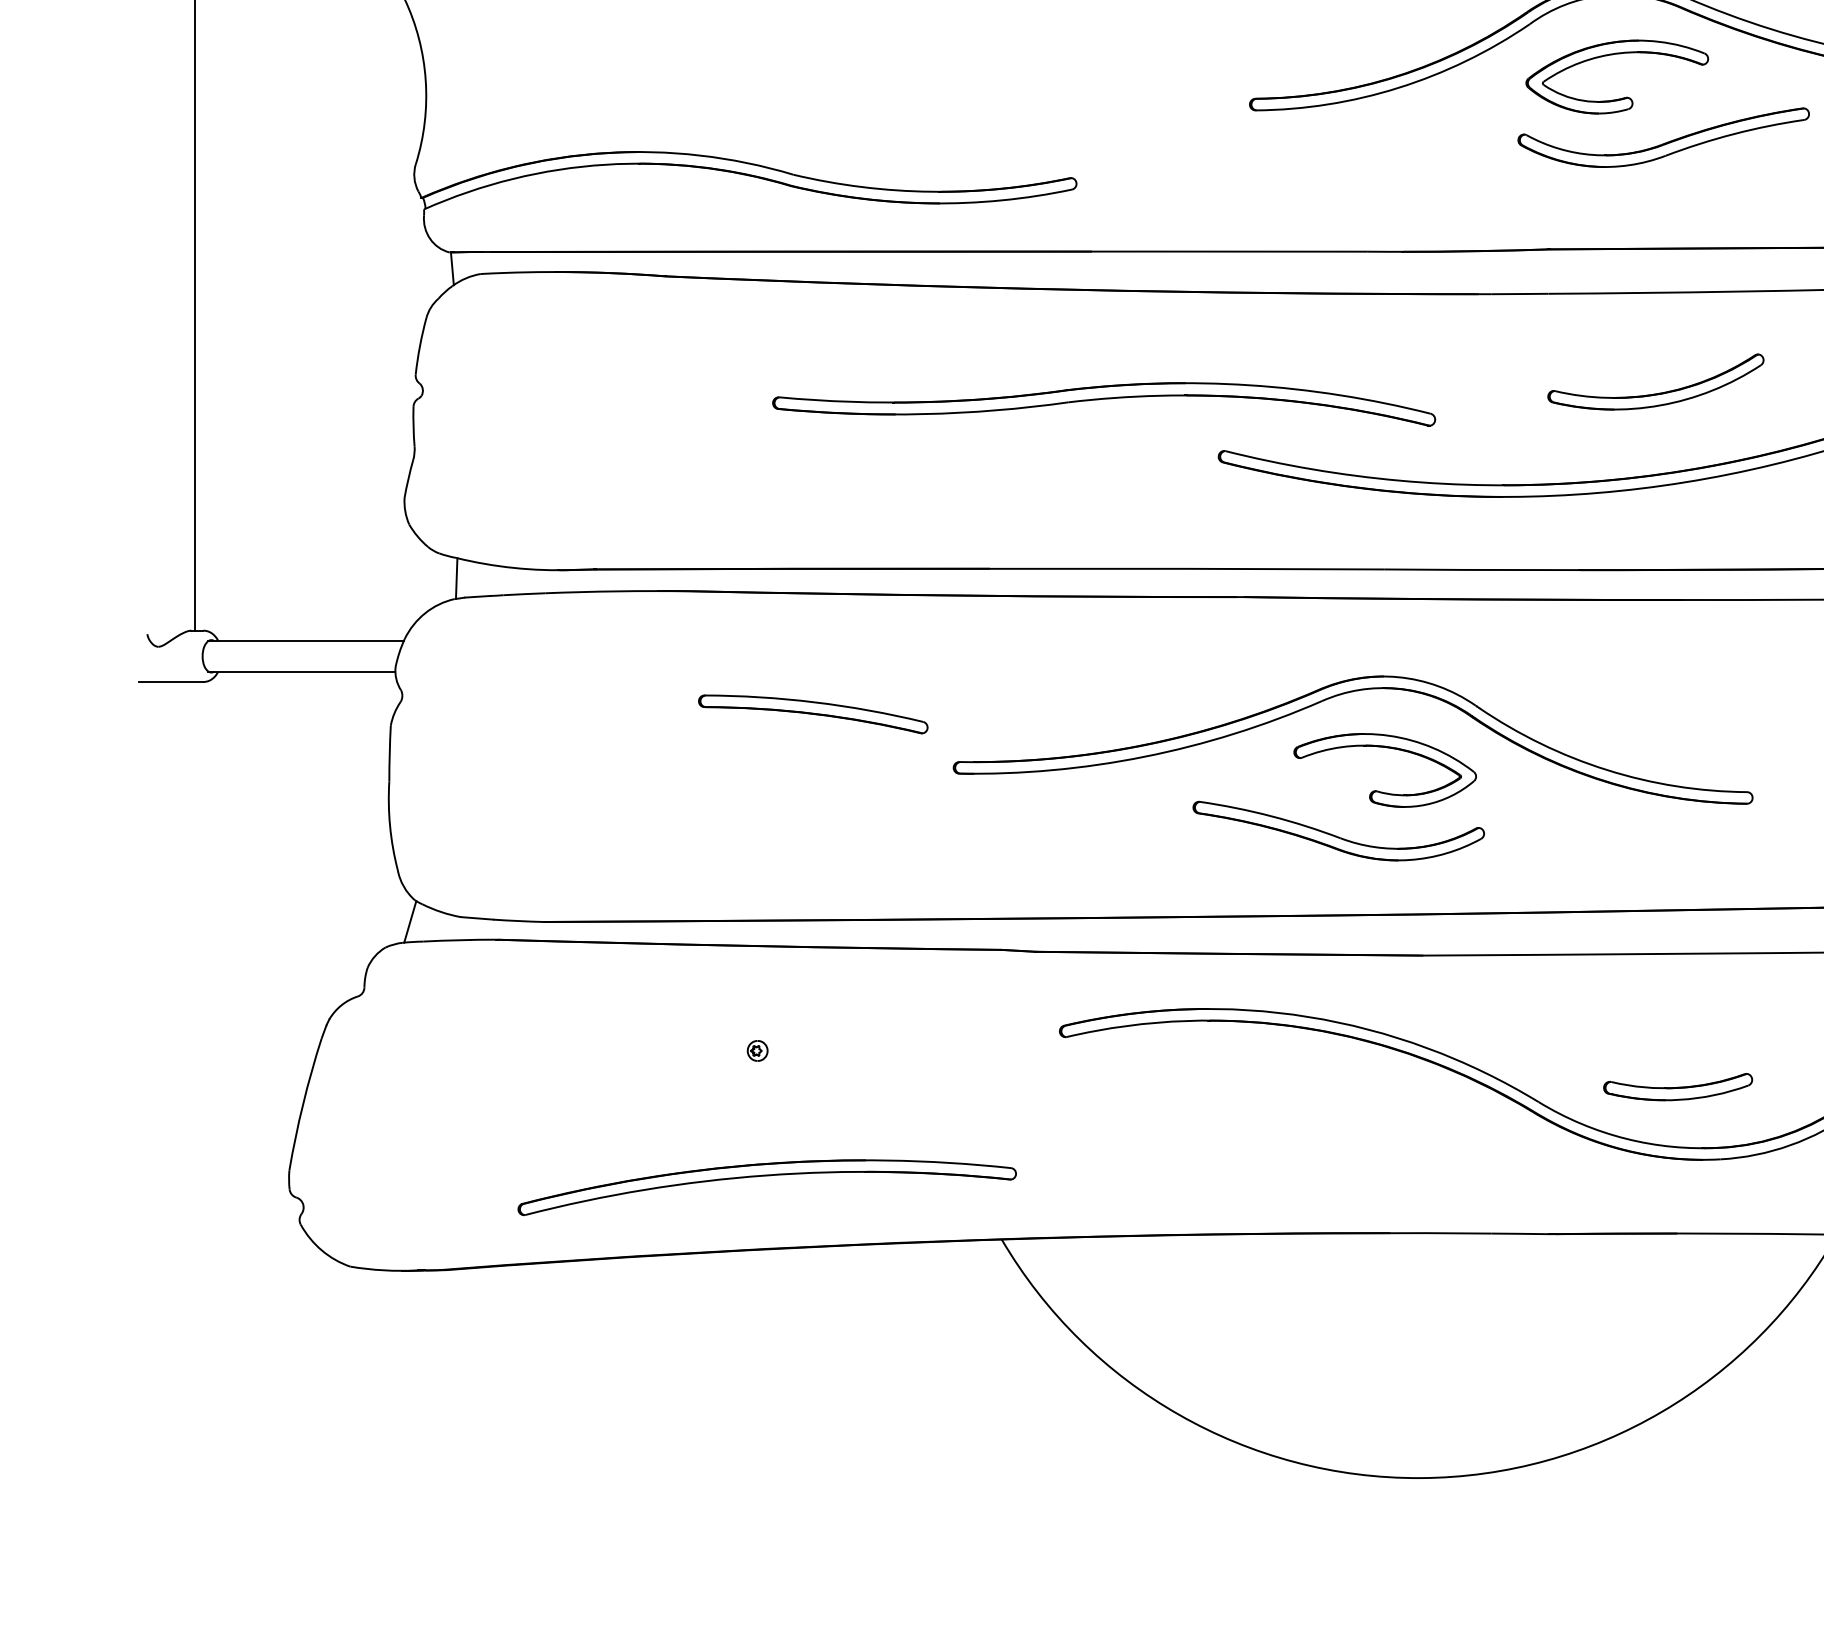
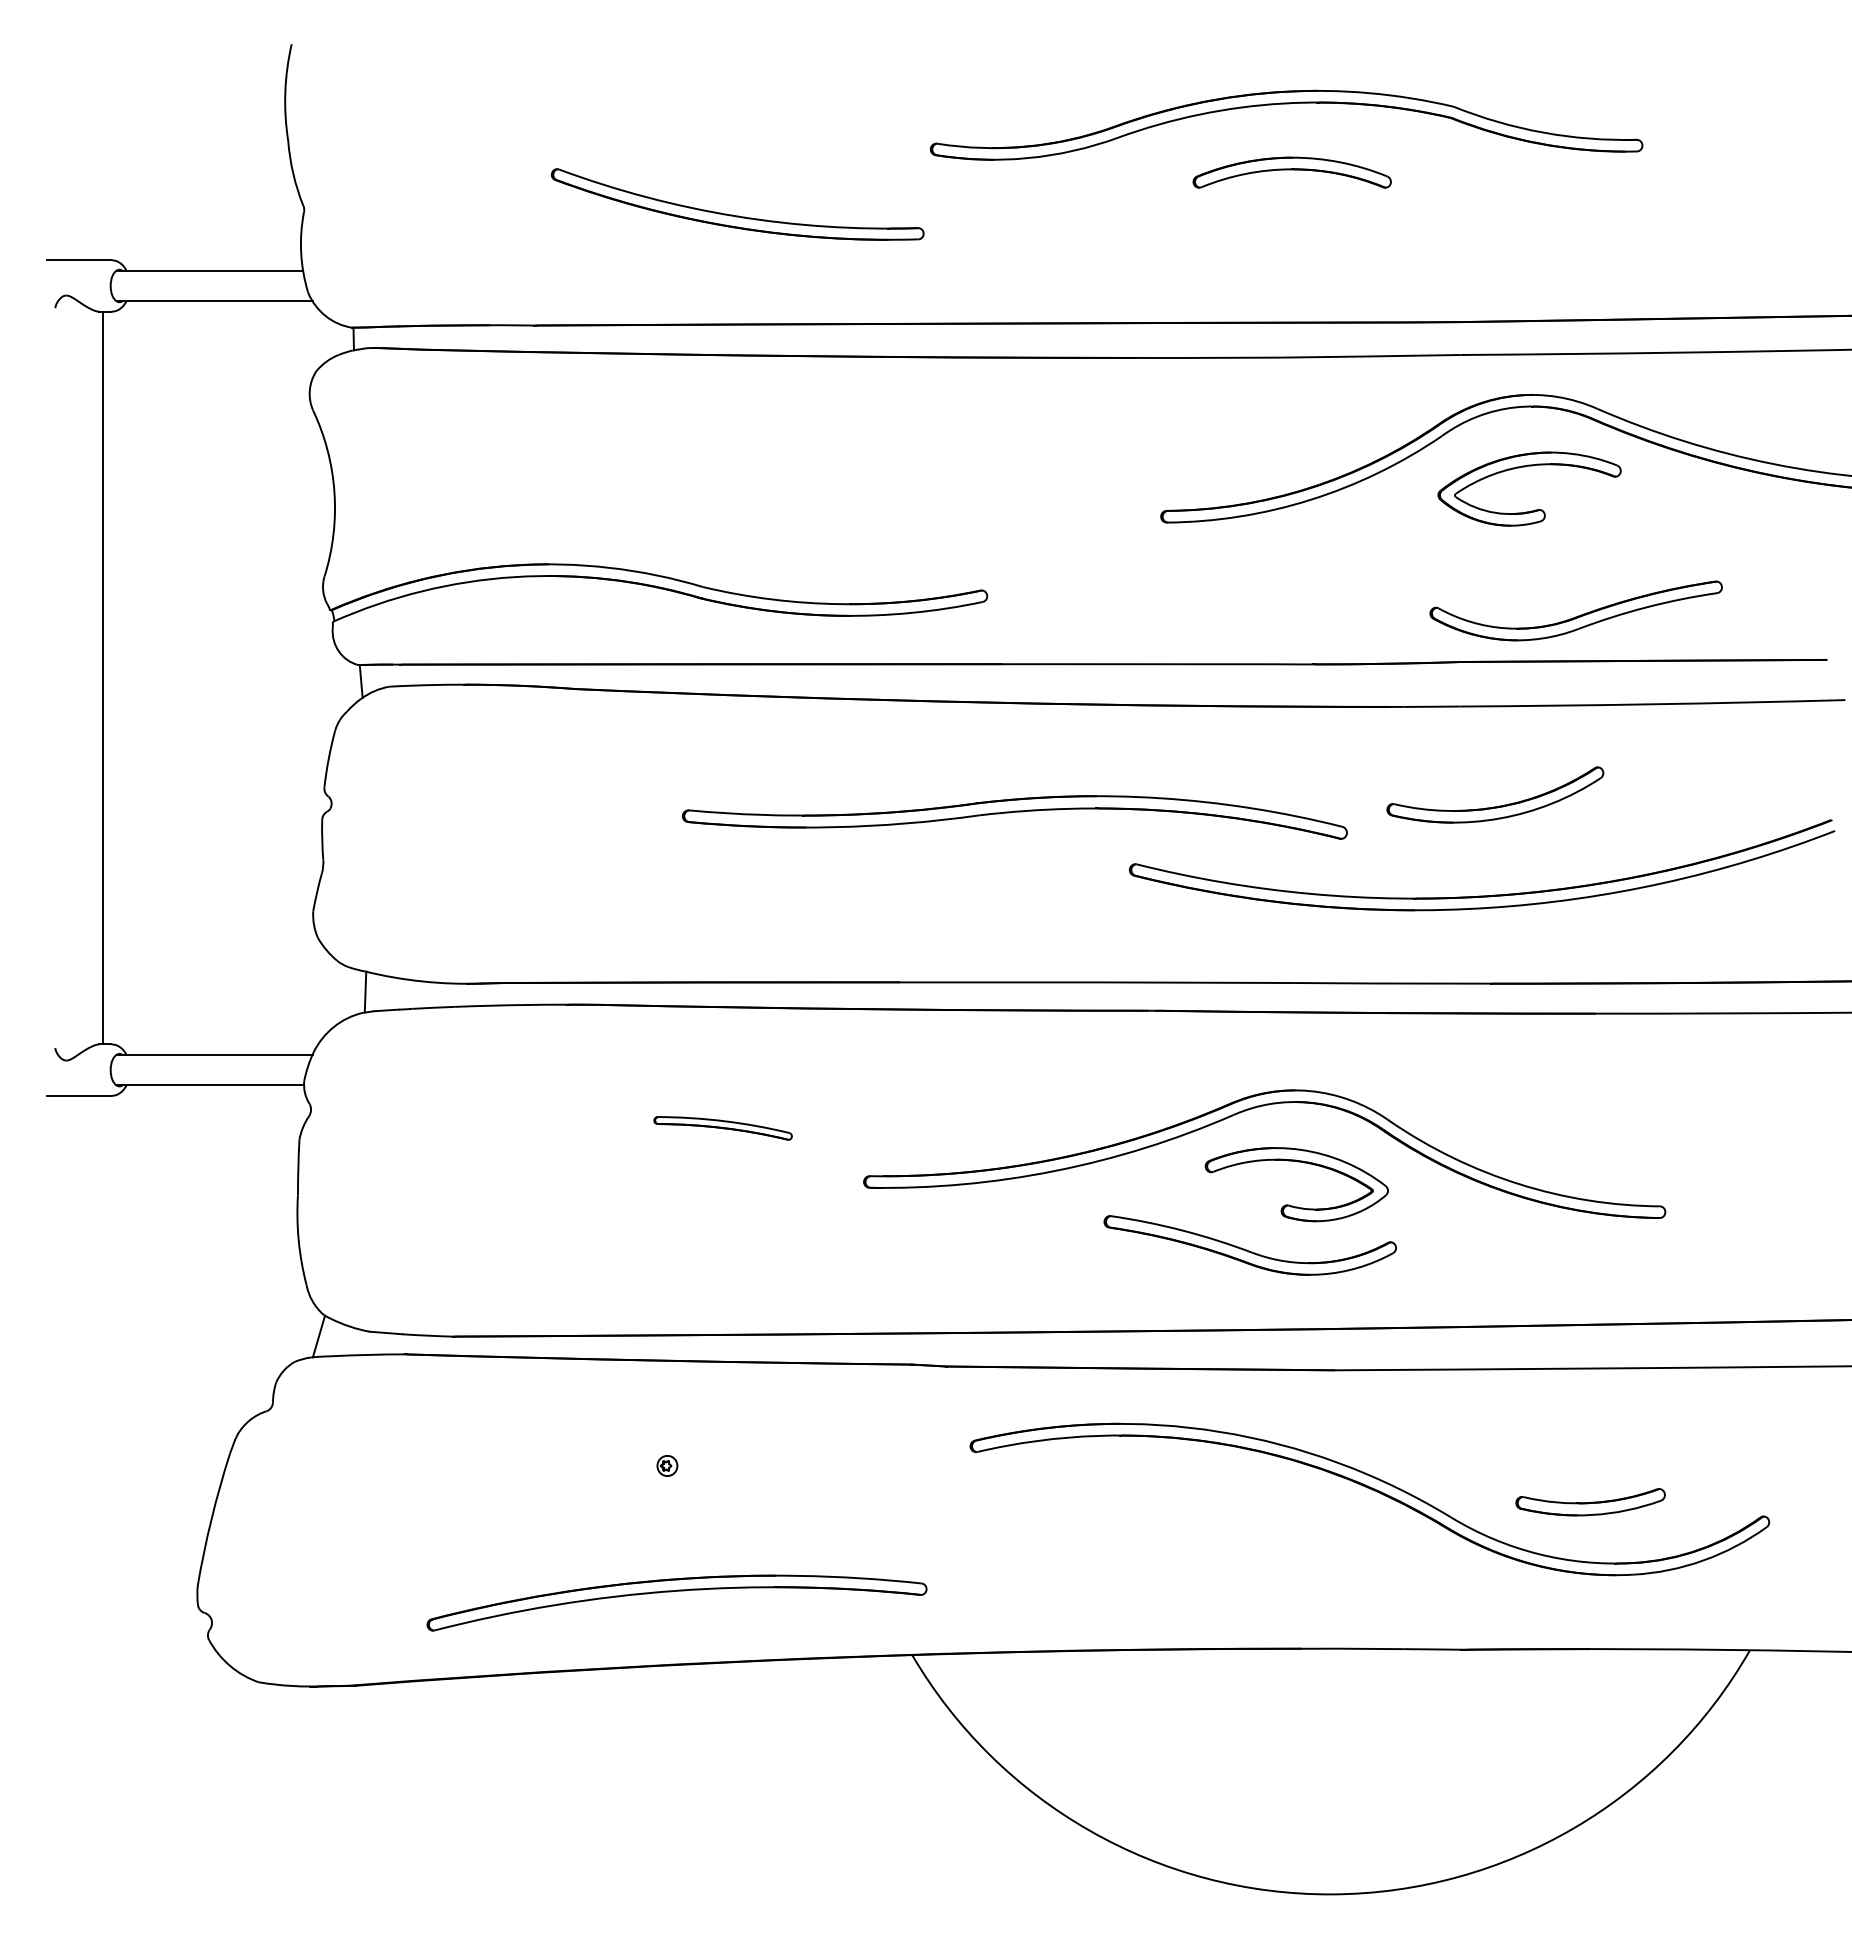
part: (1663, 137) -> (1575, 610), moved
part: (1659, 392) -> (1498, 805), moved
part: (812, 714) -> (722, 1128), size x0.6

